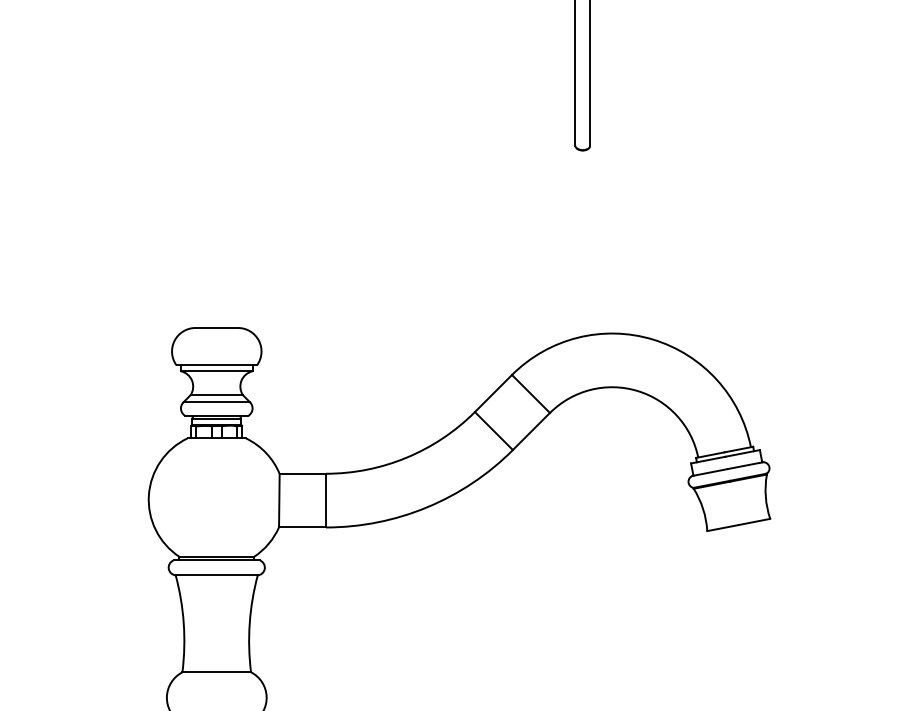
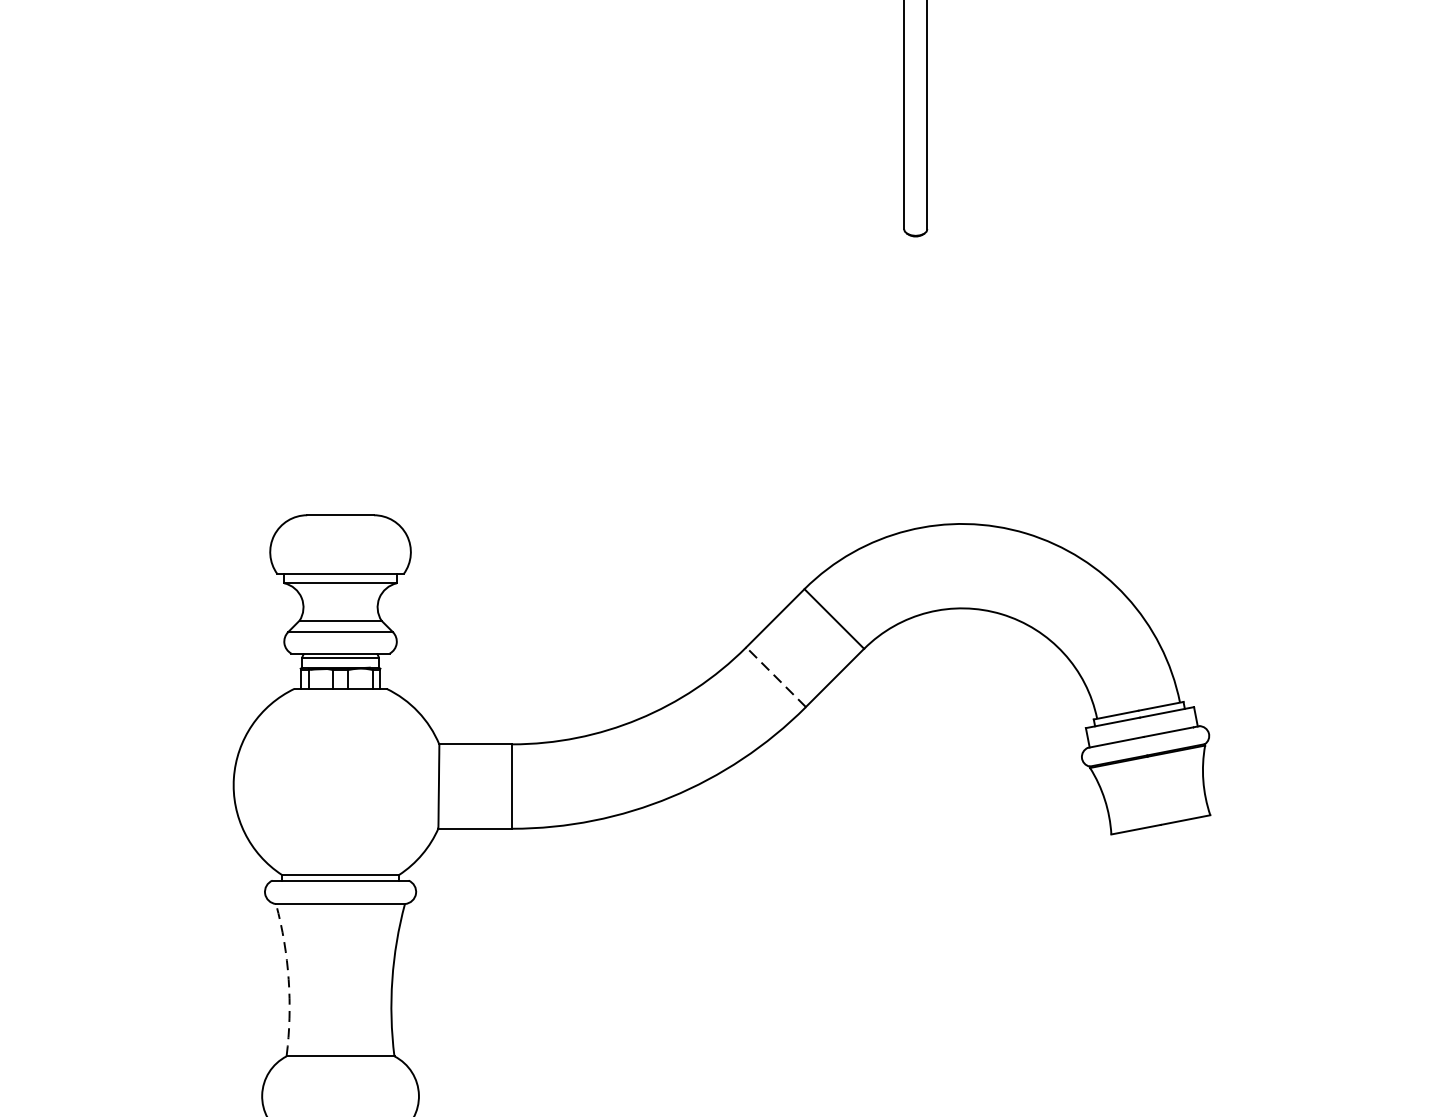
line: (493, 431) -> (775, 677), solid -> dashed
arc: (183, 623) -> (288, 979), solid -> dashed

